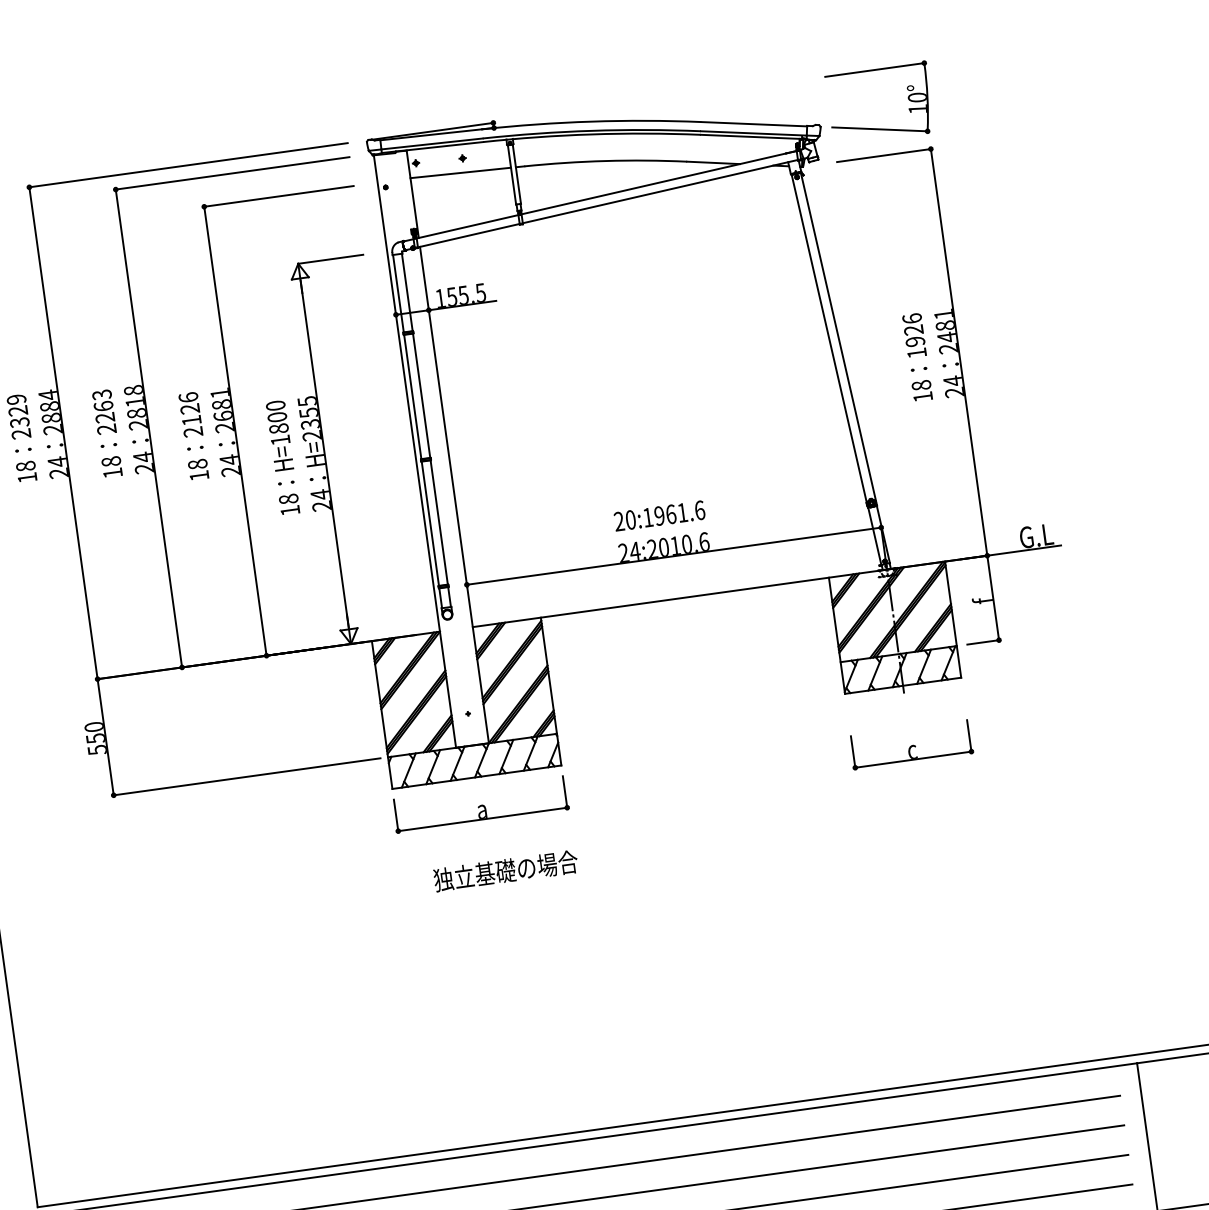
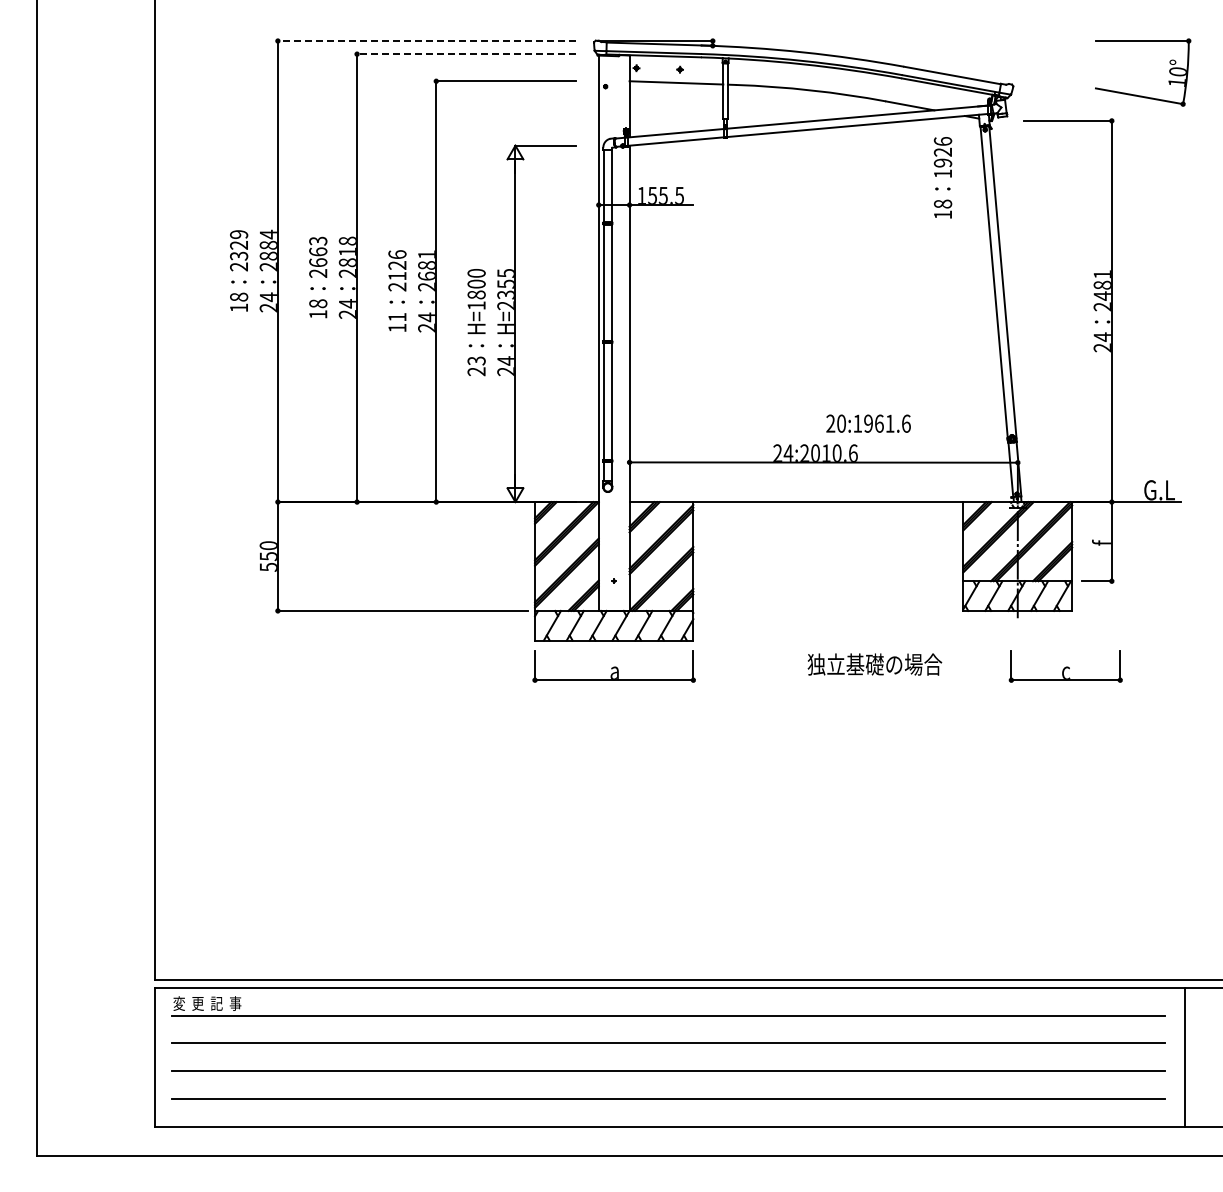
part: (883, 128) -> (1142, 95), moved
line: (187, 165) -> (426, 41), solid -> dashed
line: (232, 173) -> (466, 54), solid -> dashed
text: (916, 357) -> (942, 177), moved
text: (105, 417) -> (318, 262), 2263 -> 2663
text: (197, 463) -> (397, 316), 18 -> 11
text: (289, 505) -> (476, 366), 18 -> 23
text: (659, 515) -> (868, 423), moved
part: (911, 745) -> (1065, 666), moved
text: (505, 870) -> (874, 664), moved

